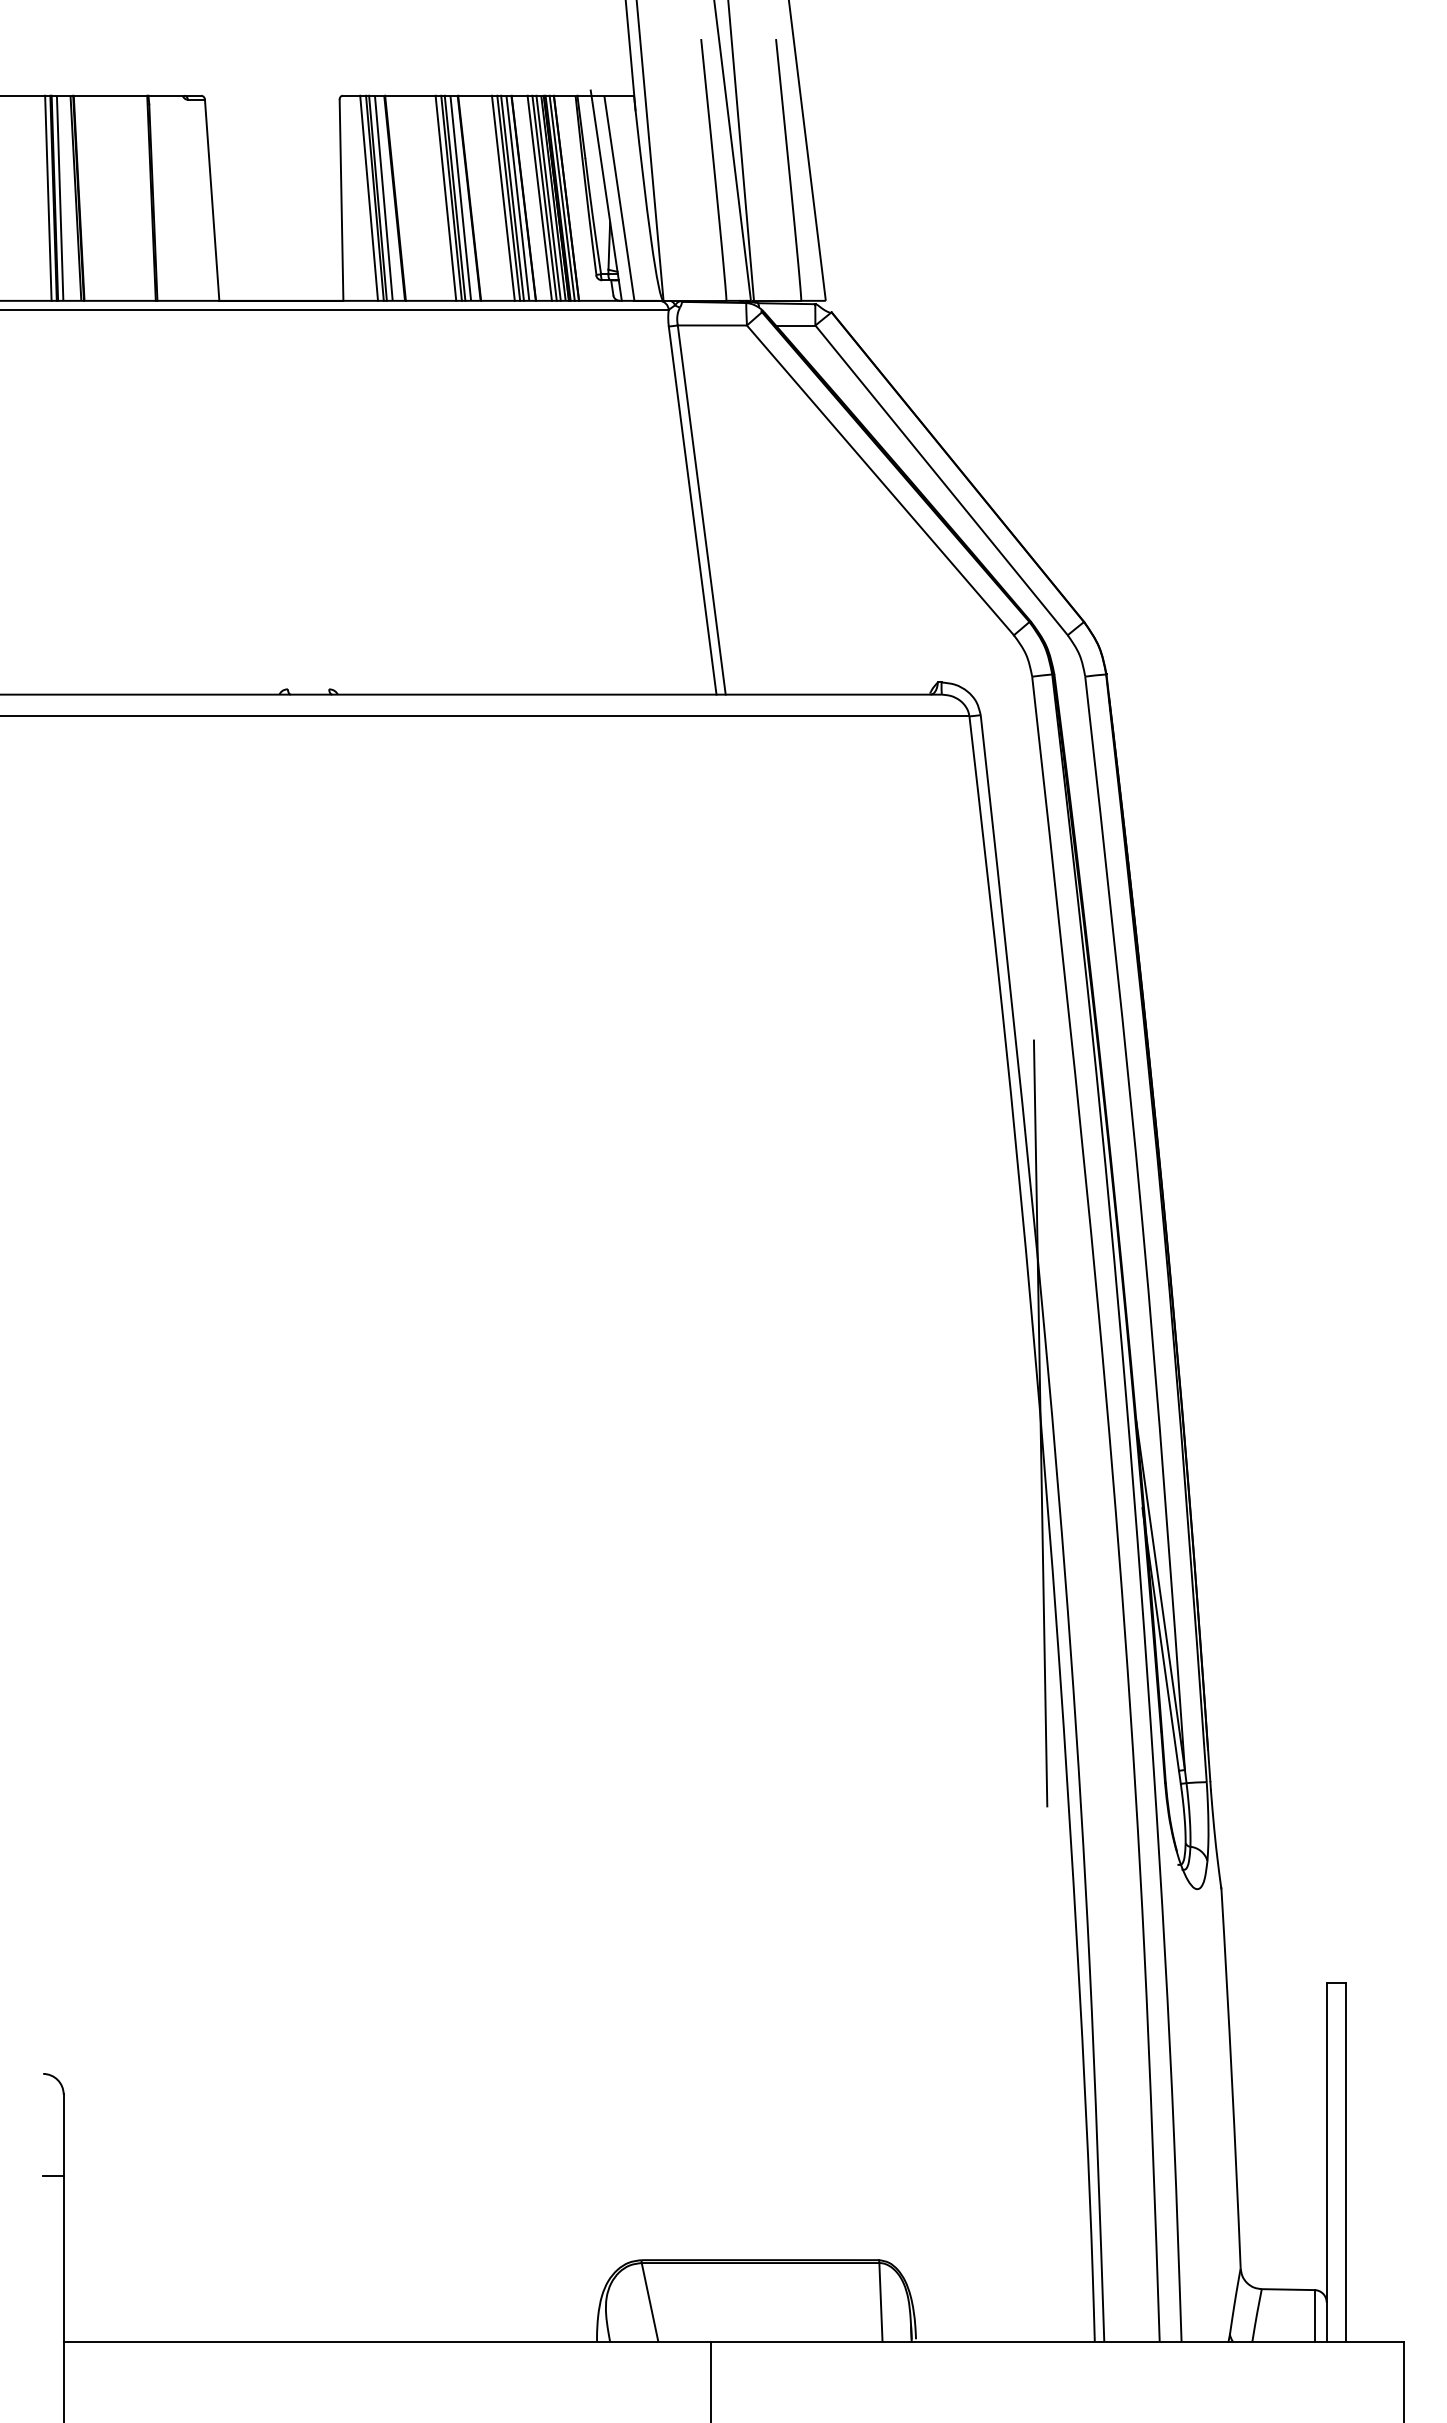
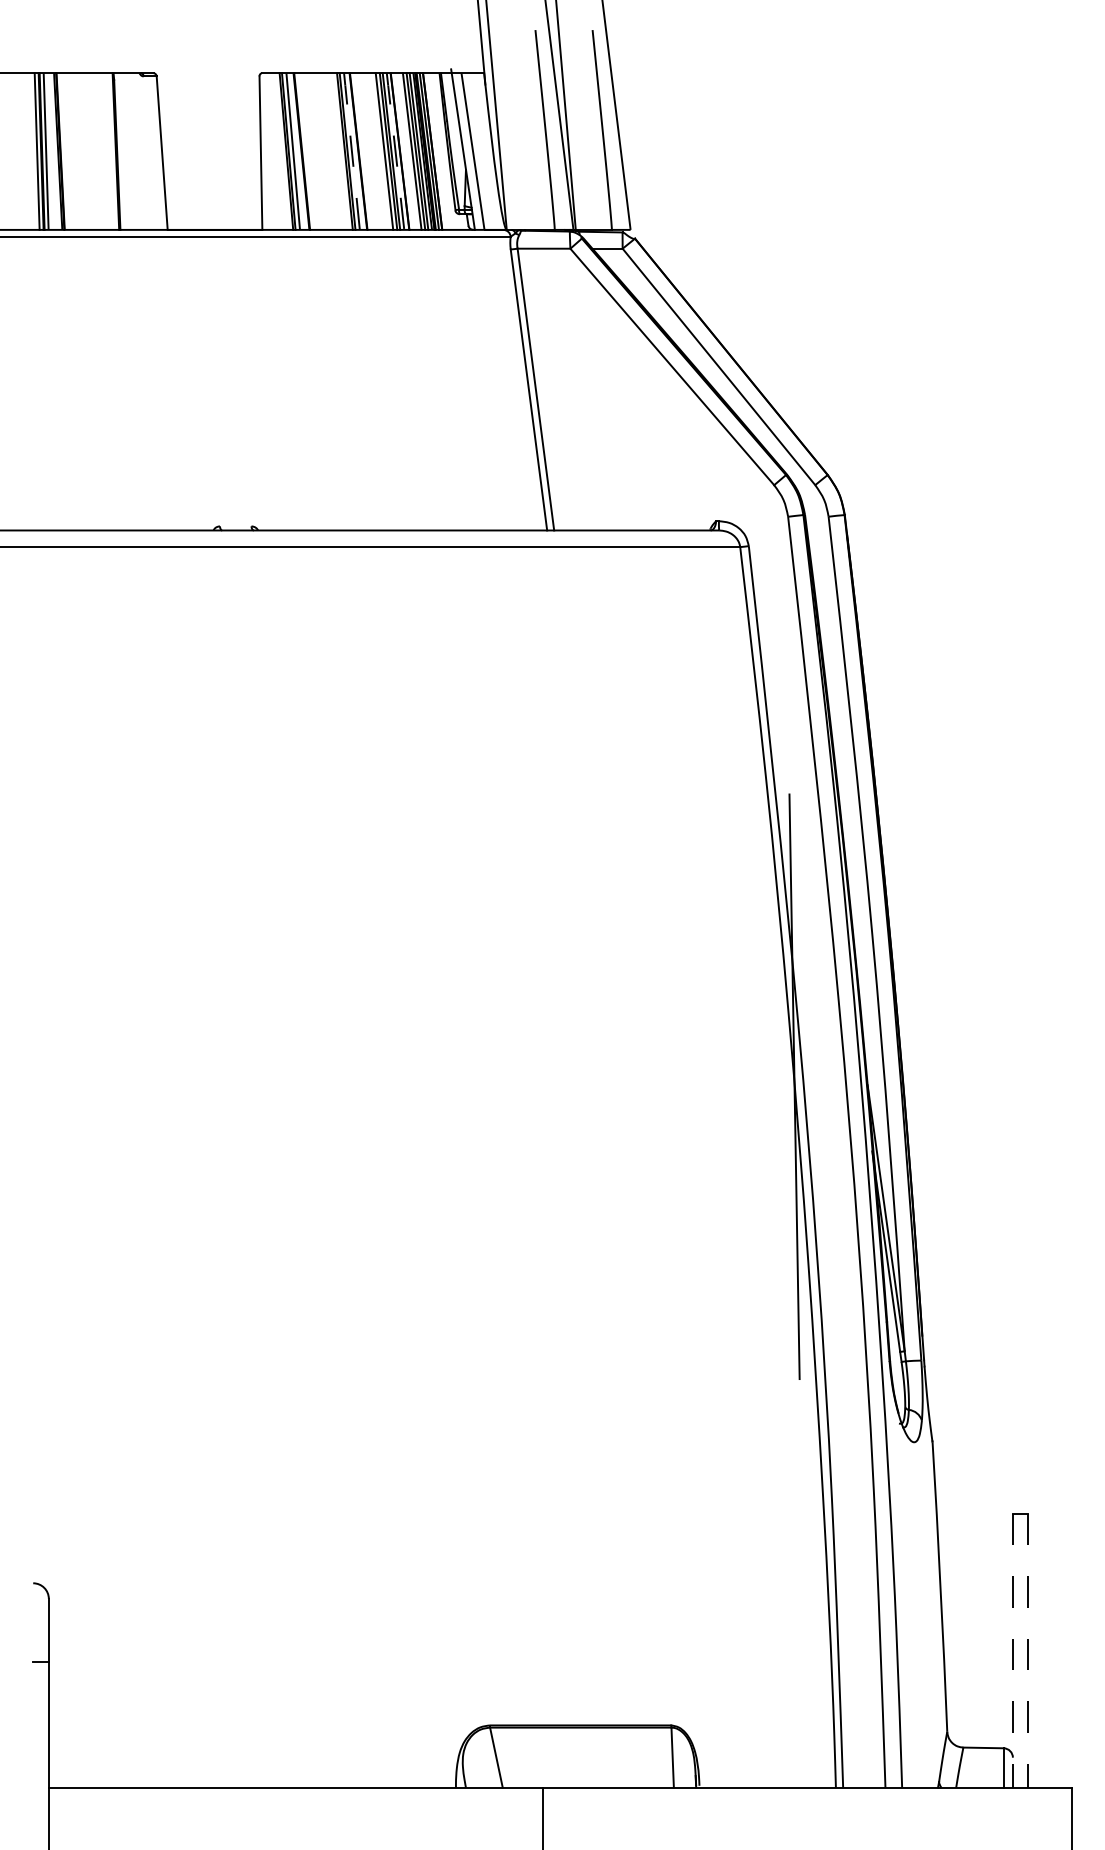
line: (369, 197) -> (282, 151), removed
line: (445, 197) -> (340, 151), removed
line: (460, 198) -> (351, 151), solid -> dashed
line: (517, 198) -> (395, 151), solid -> dashed
line: (1326, 2162) -> (1012, 1650), solid -> dashed
line: (1346, 2162) -> (1028, 1650), solid -> dashed

